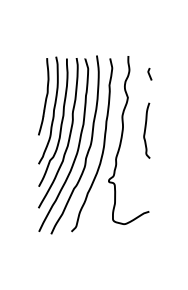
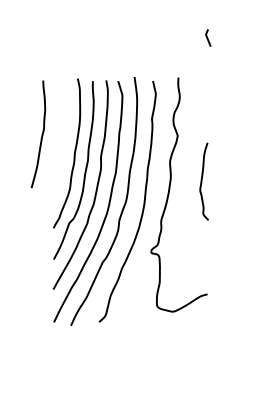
curve: (150, 73) -> (208, 37), moved
curve: (45, 96) -> (41, 134), moved

